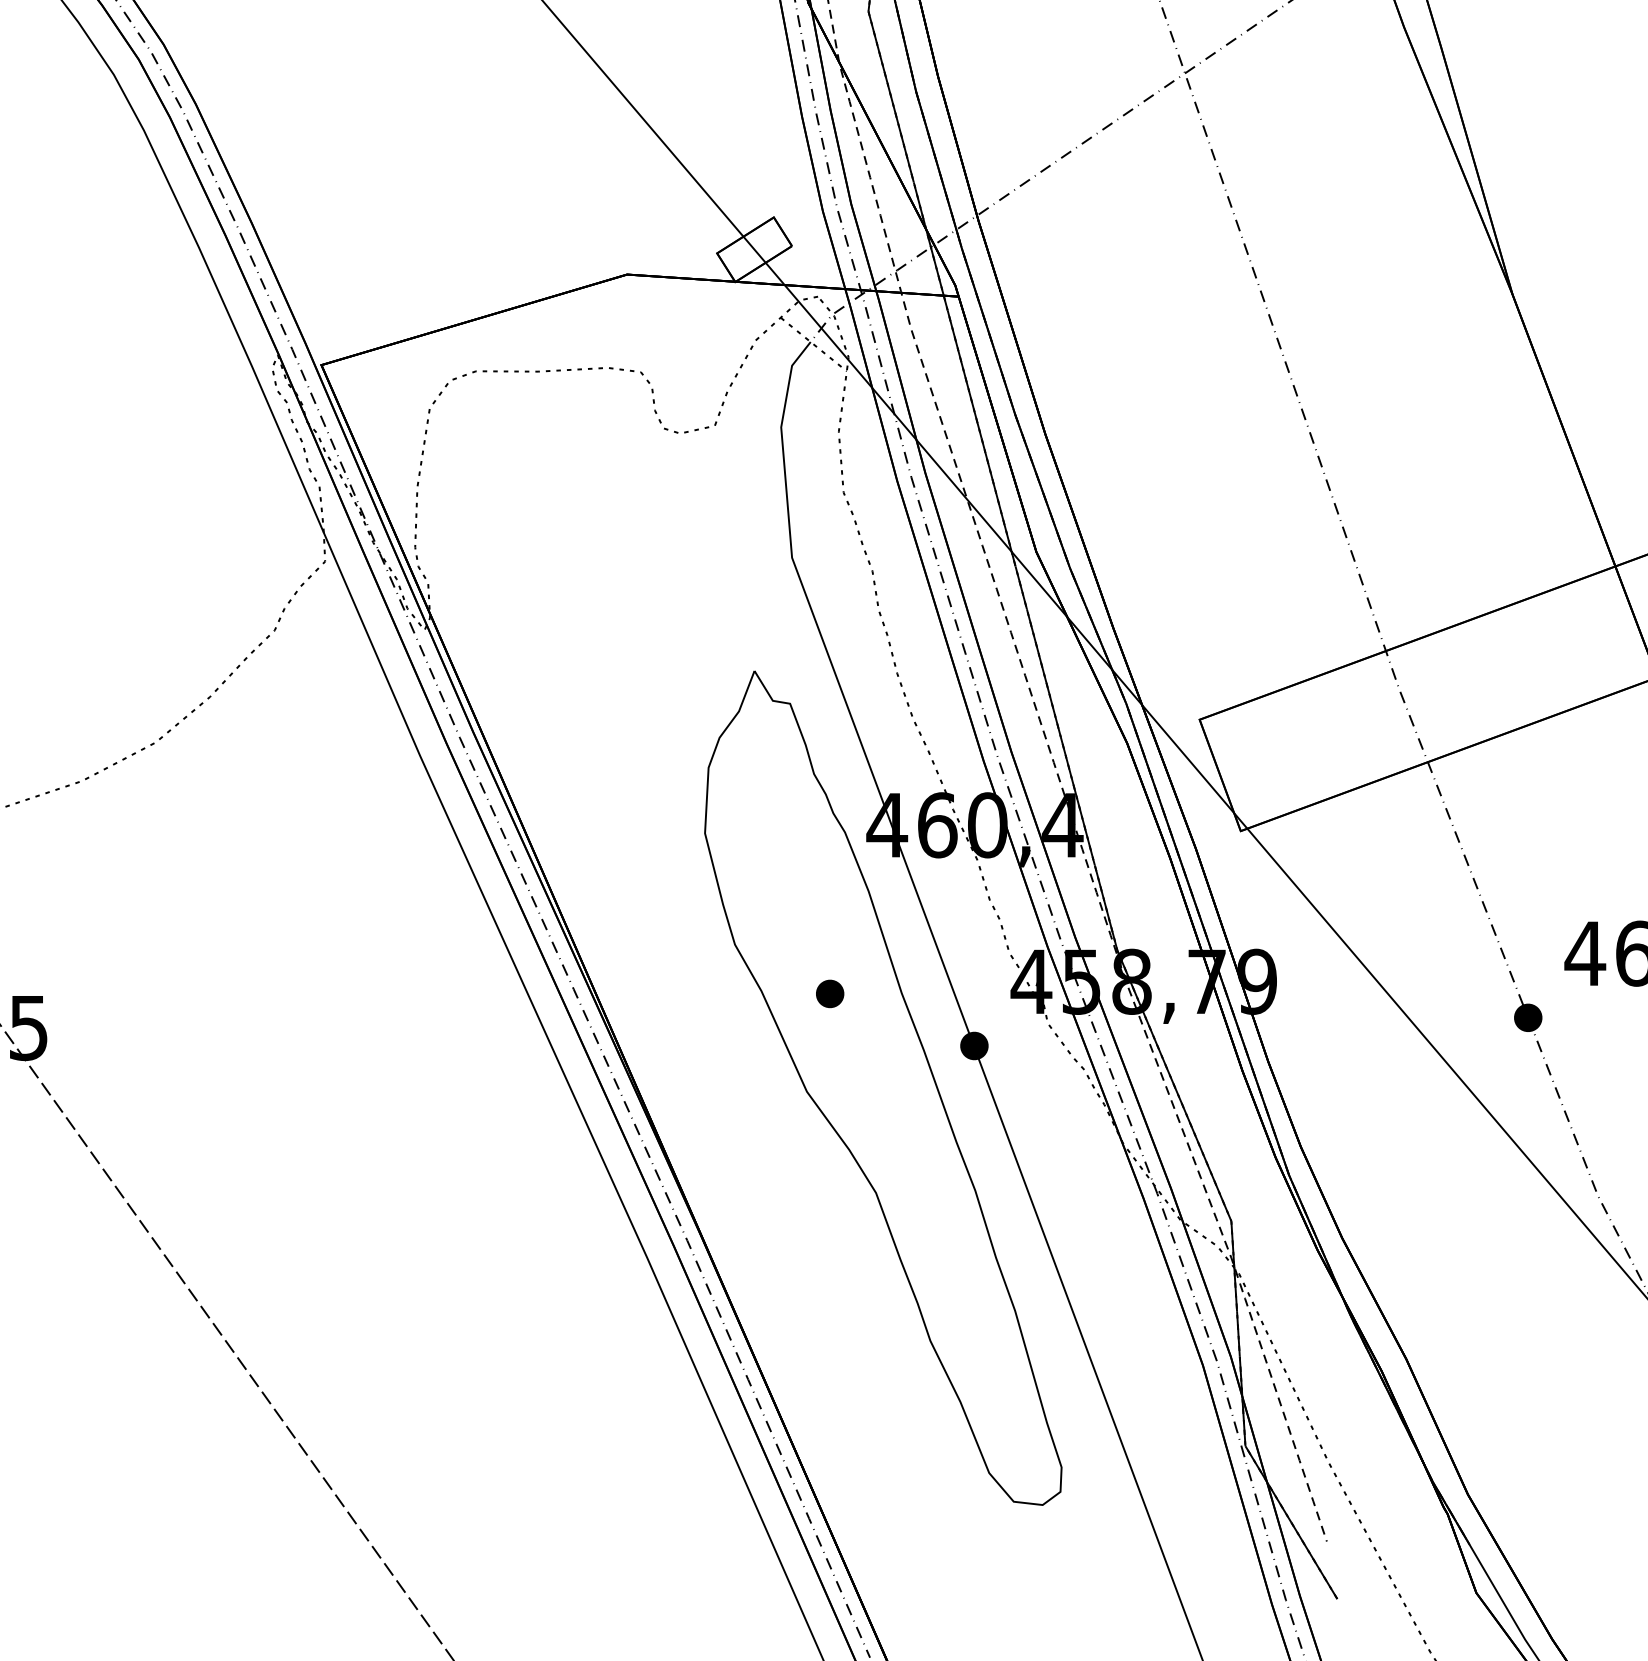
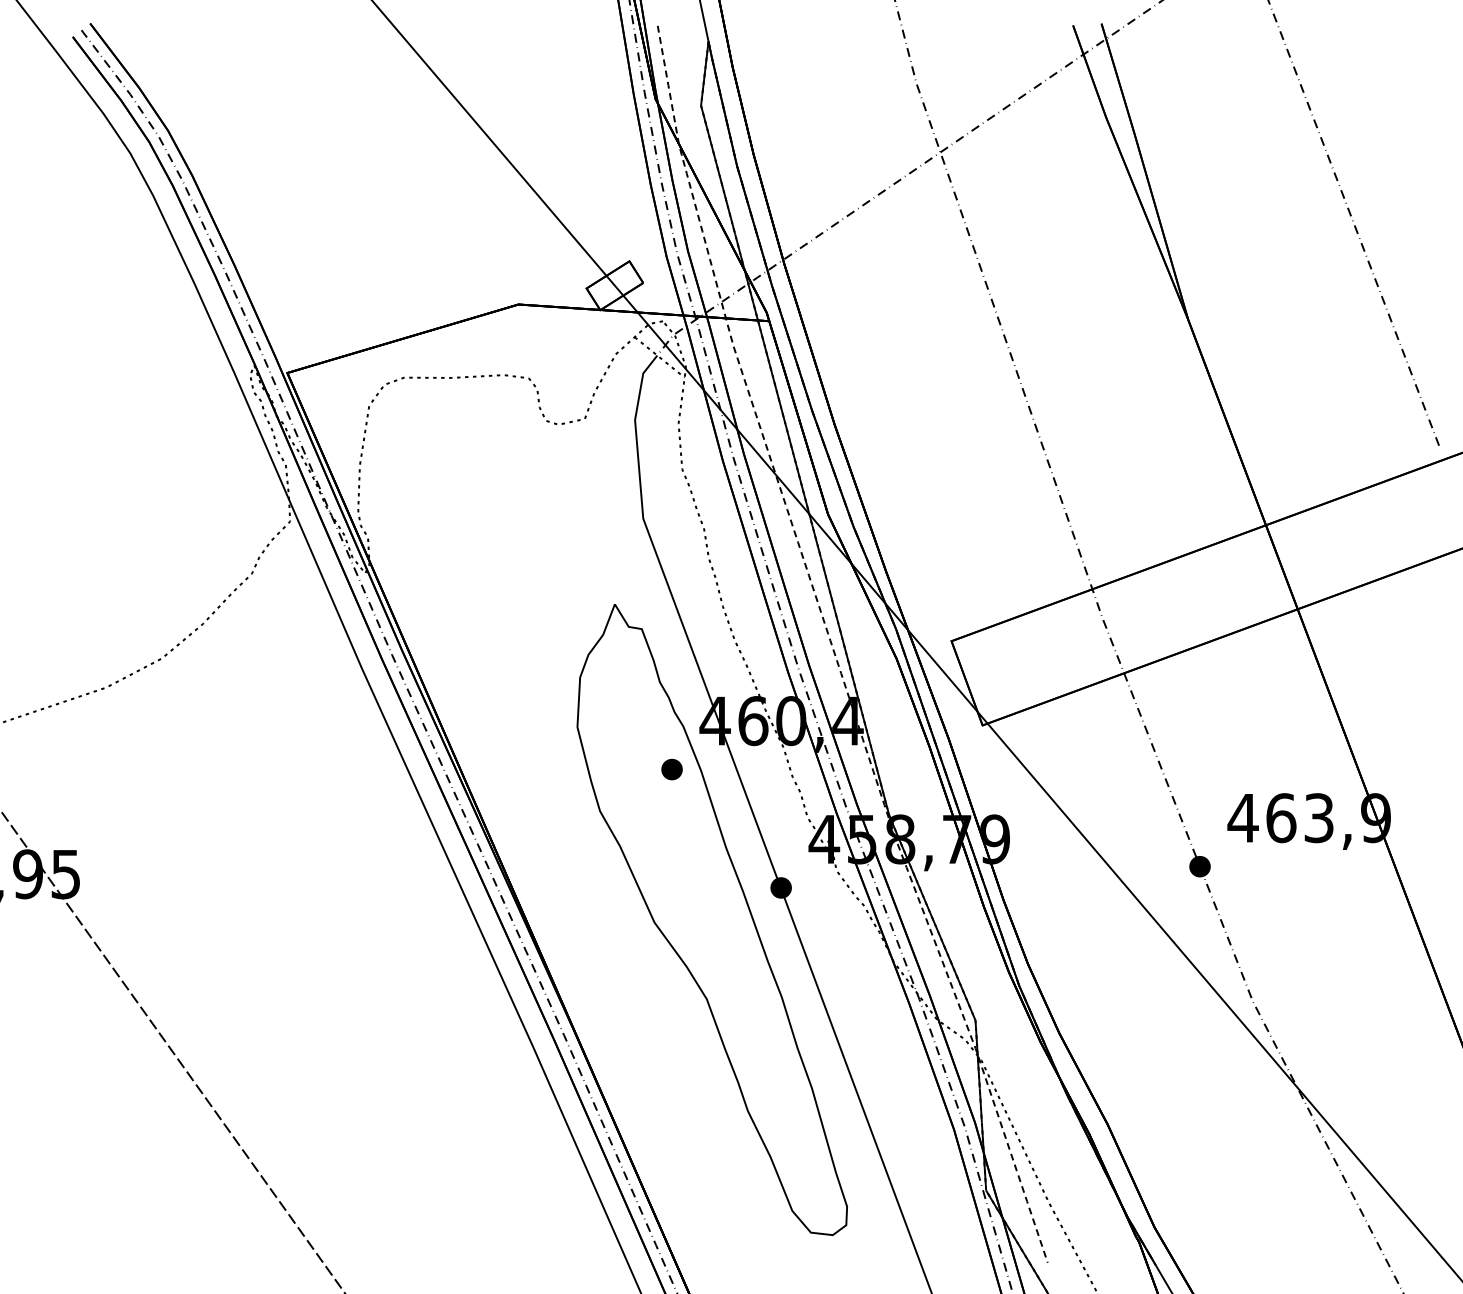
part: (829, 993) -> (671, 769), moved

